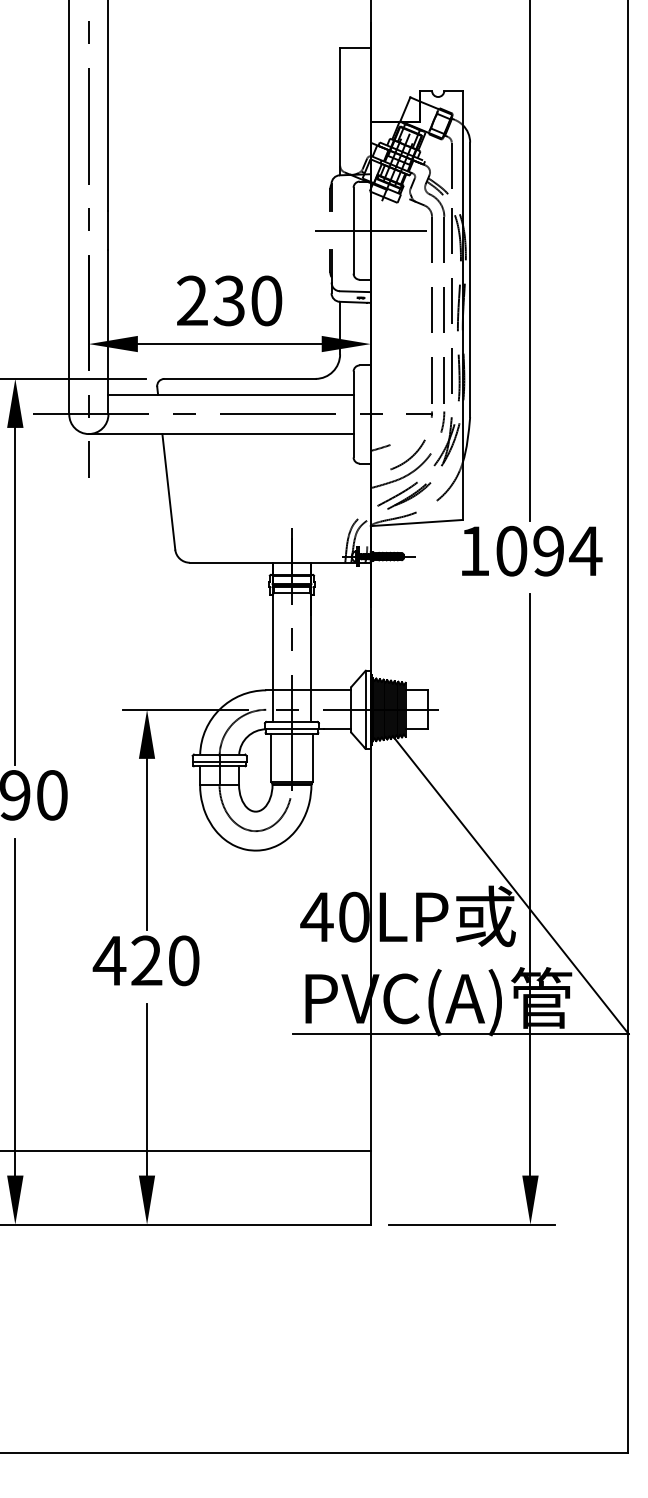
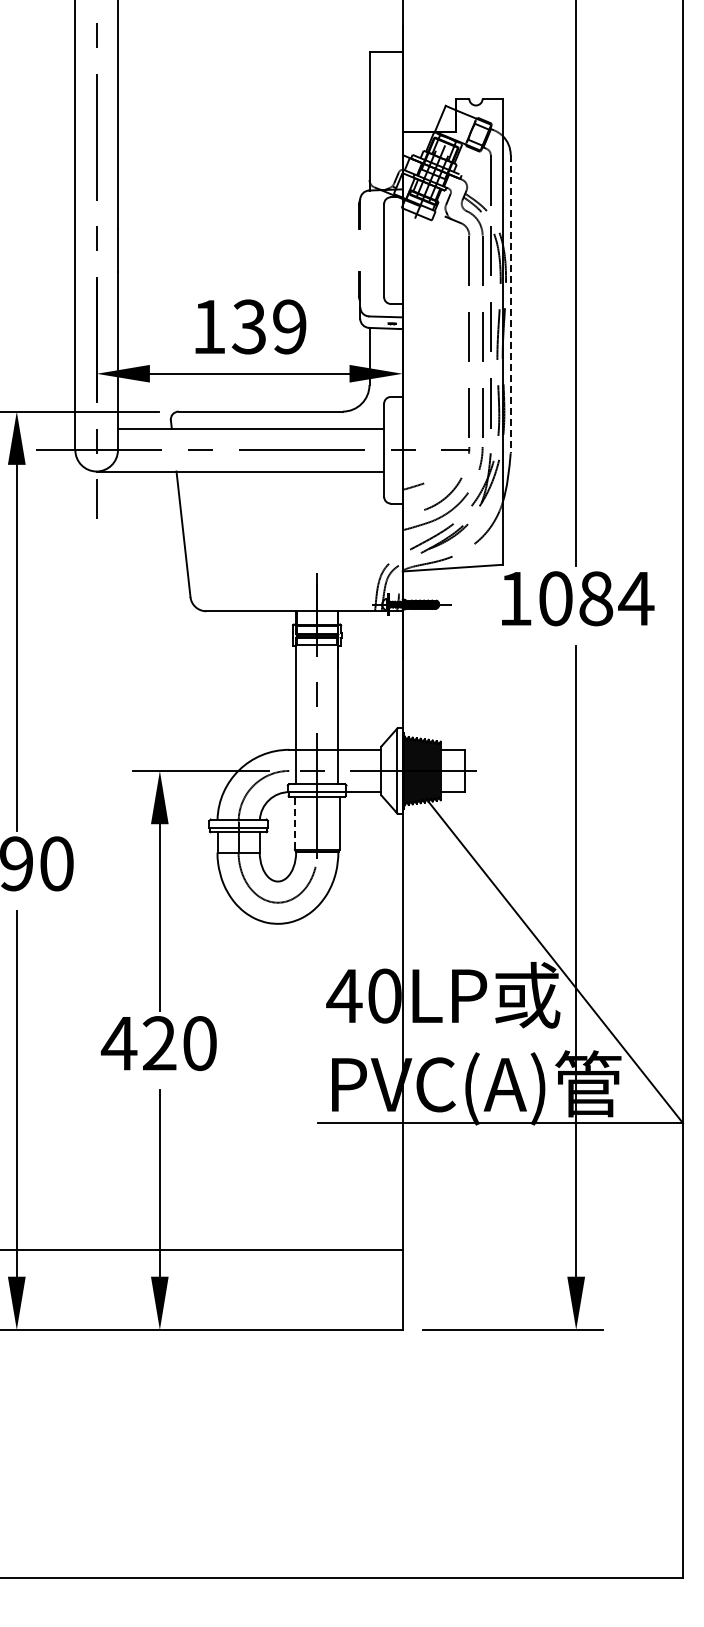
line: (370, 230) -> (402, 250), removed
line: (469, 280) -> (510, 304), solid -> dashed
text: (229, 300) -> (249, 326), 230 -> 139
text: (549, 551) -> (596, 598), 1094 -> 1084
line: (271, 757) -> (294, 822), solid -> dashed

